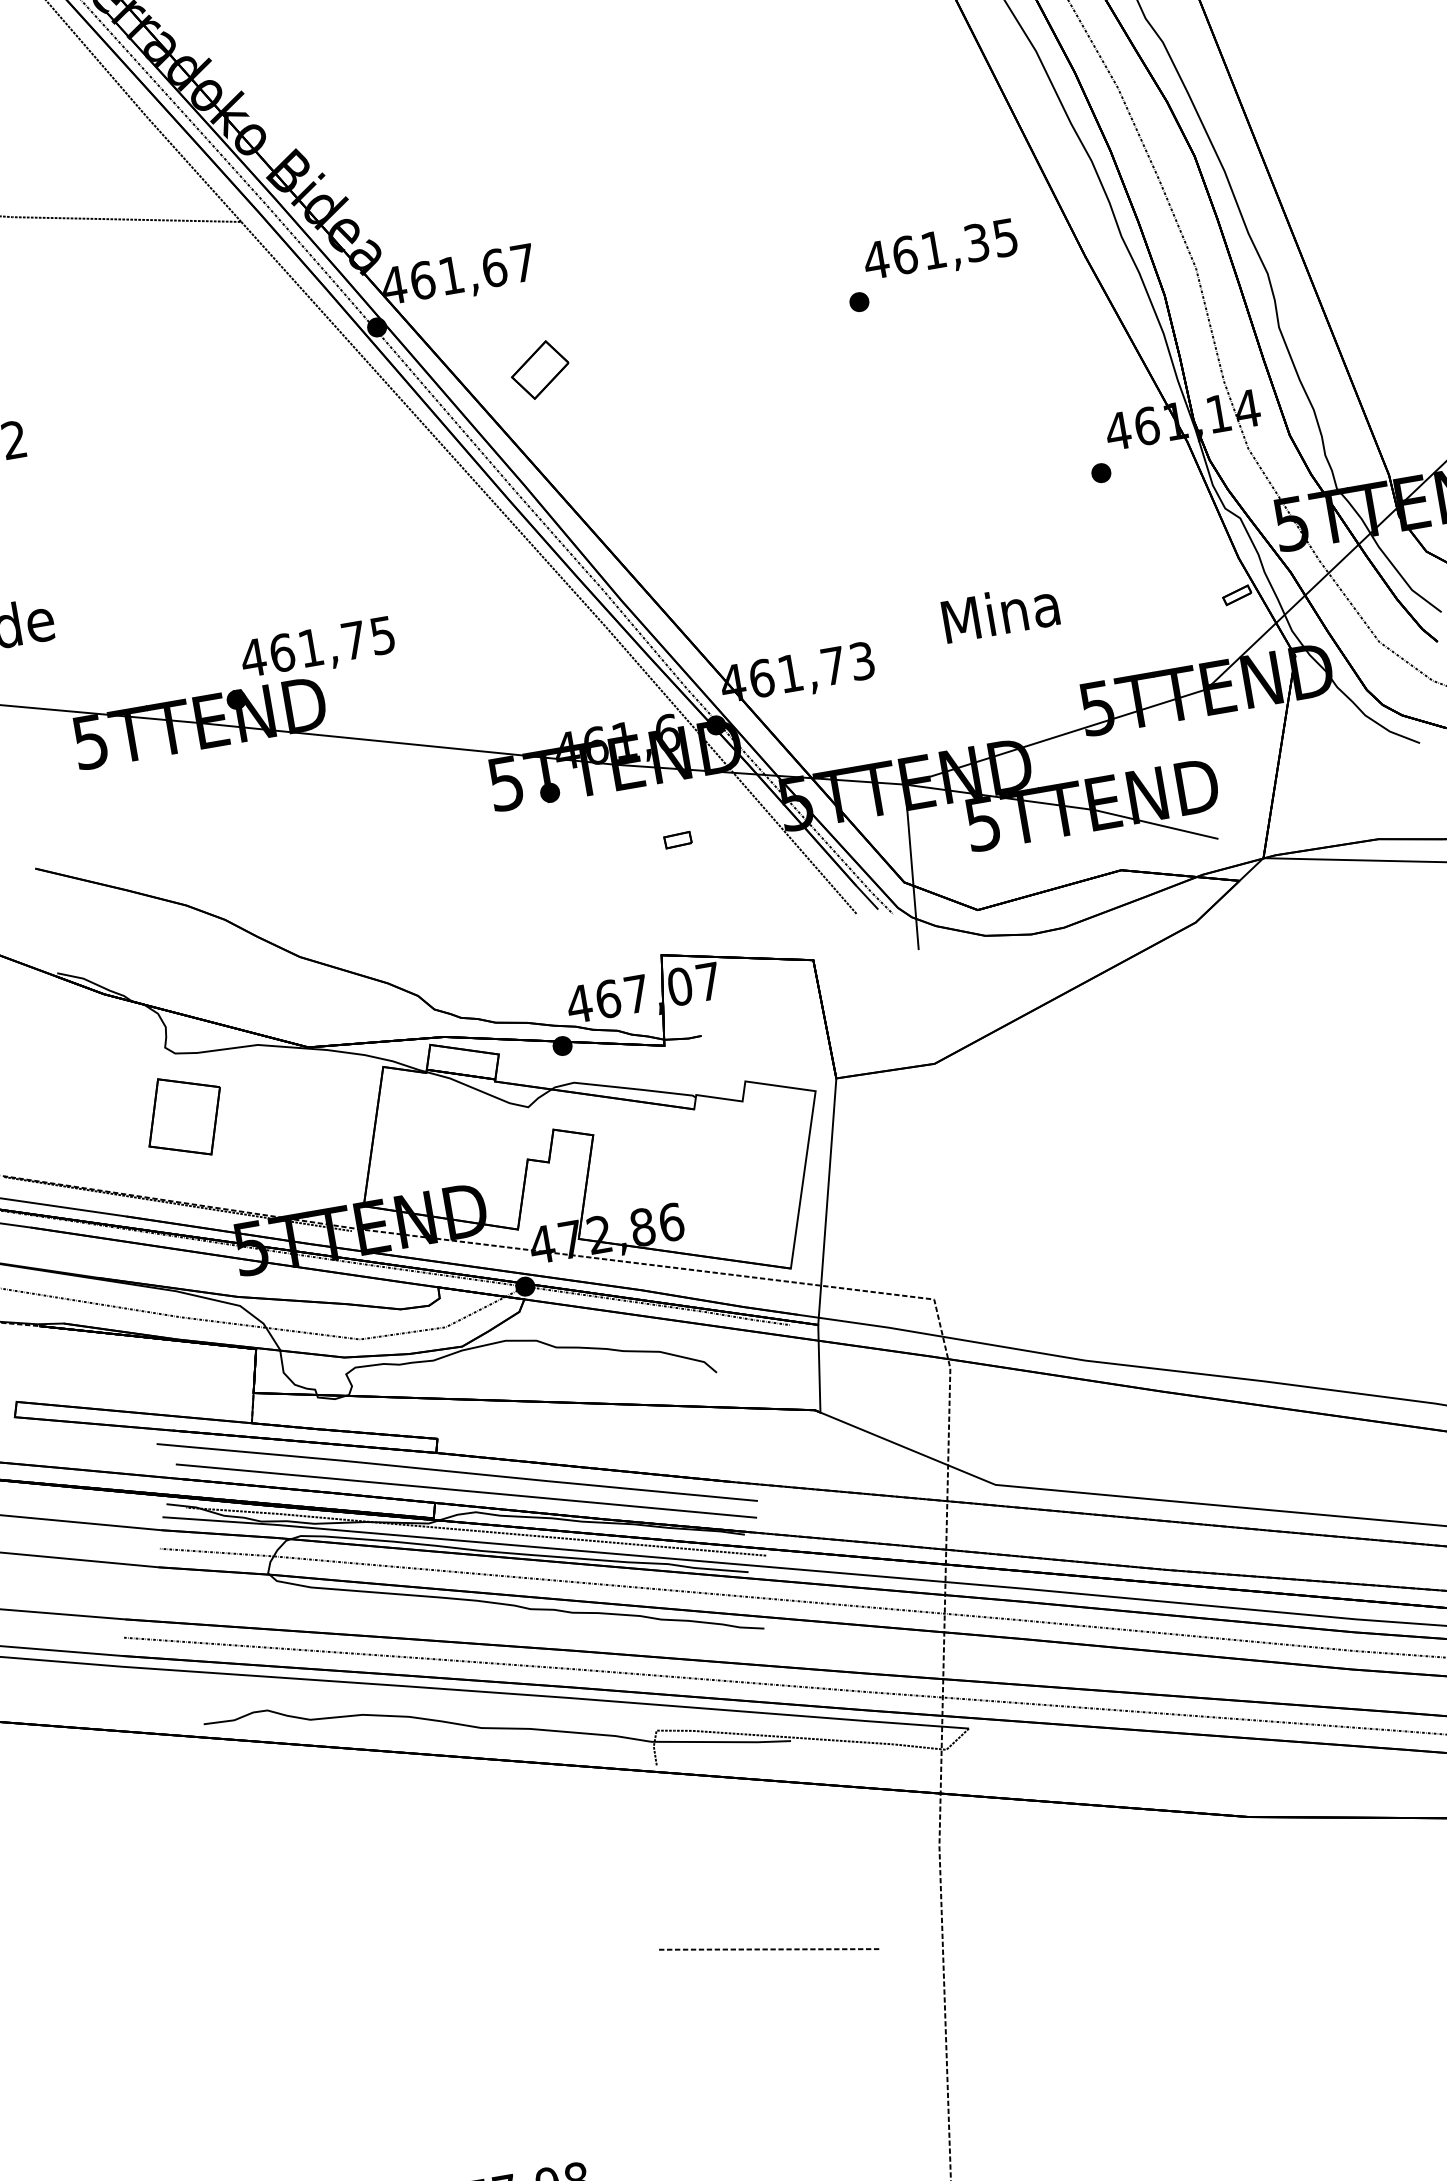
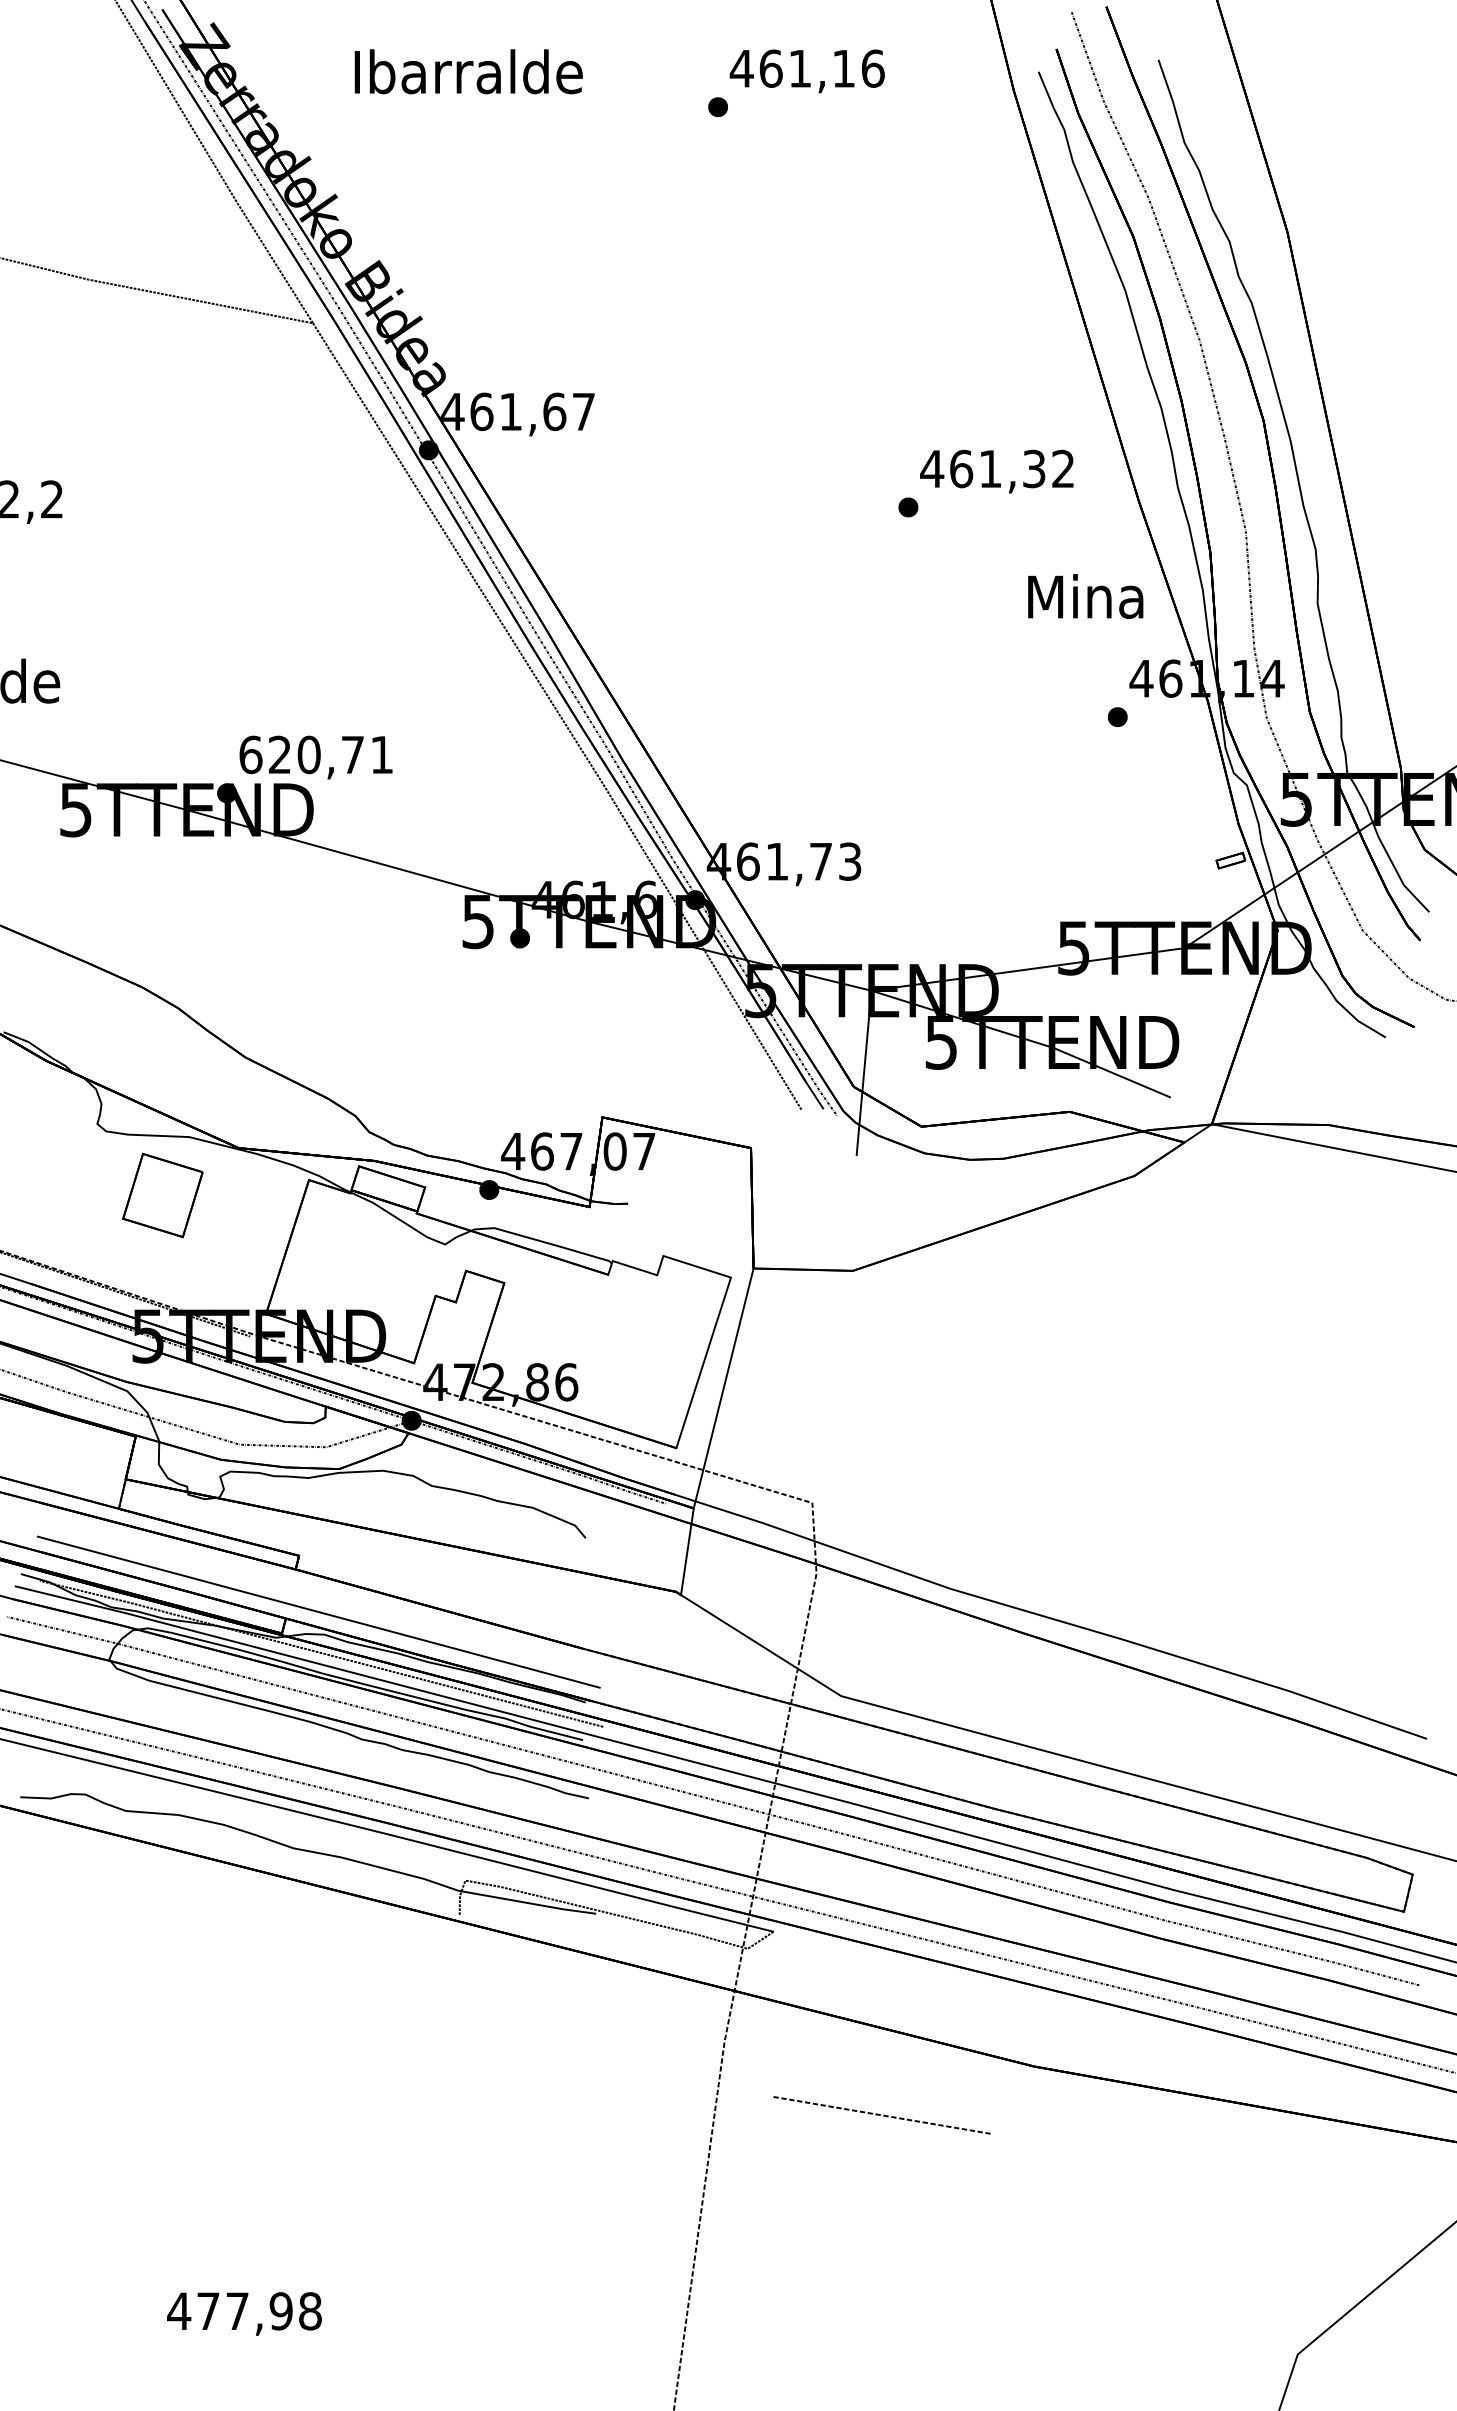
text: (1005, 237) -> (1063, 468), 461,35 -> 461,32
part: (540, 369) -> (582, 519), removed
text: (1000, 612) -> (1085, 596), moved
text: (317, 646) -> (315, 754), 461,75 -> 620,71
part: (678, 839) -> (638, 1006), removed
part: (184, 1116) -> (162, 1195), moved
curve: (456, 1472) -> (312, 1592), removed
line: (767, 1949) -> (880, 2115), moved

